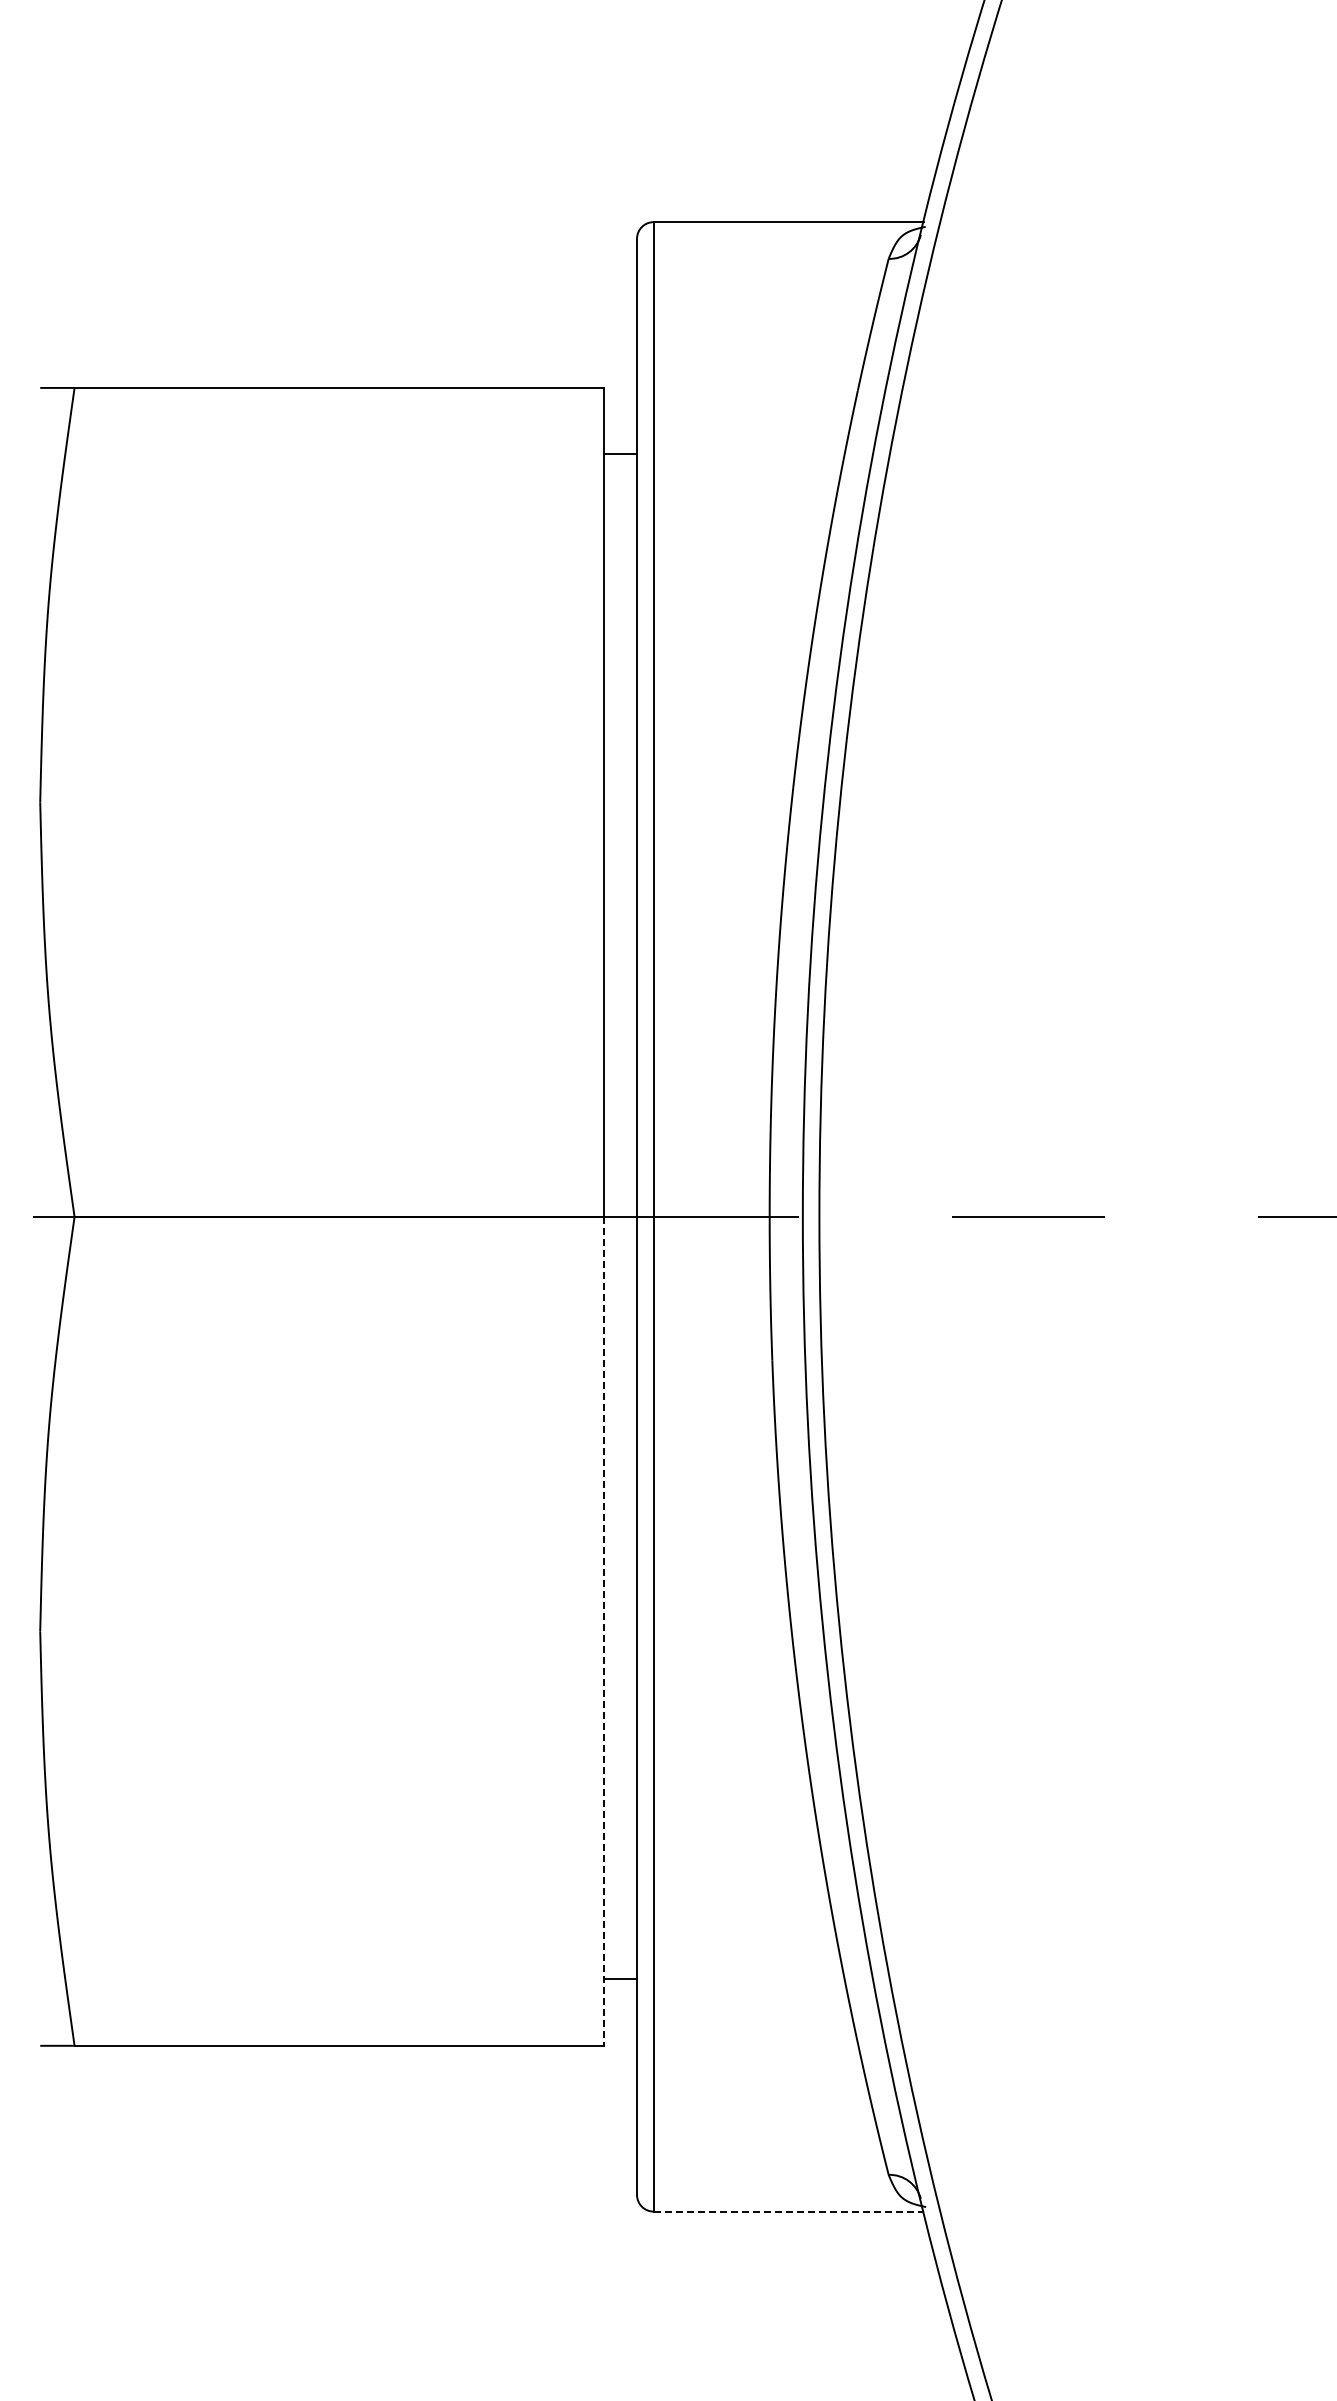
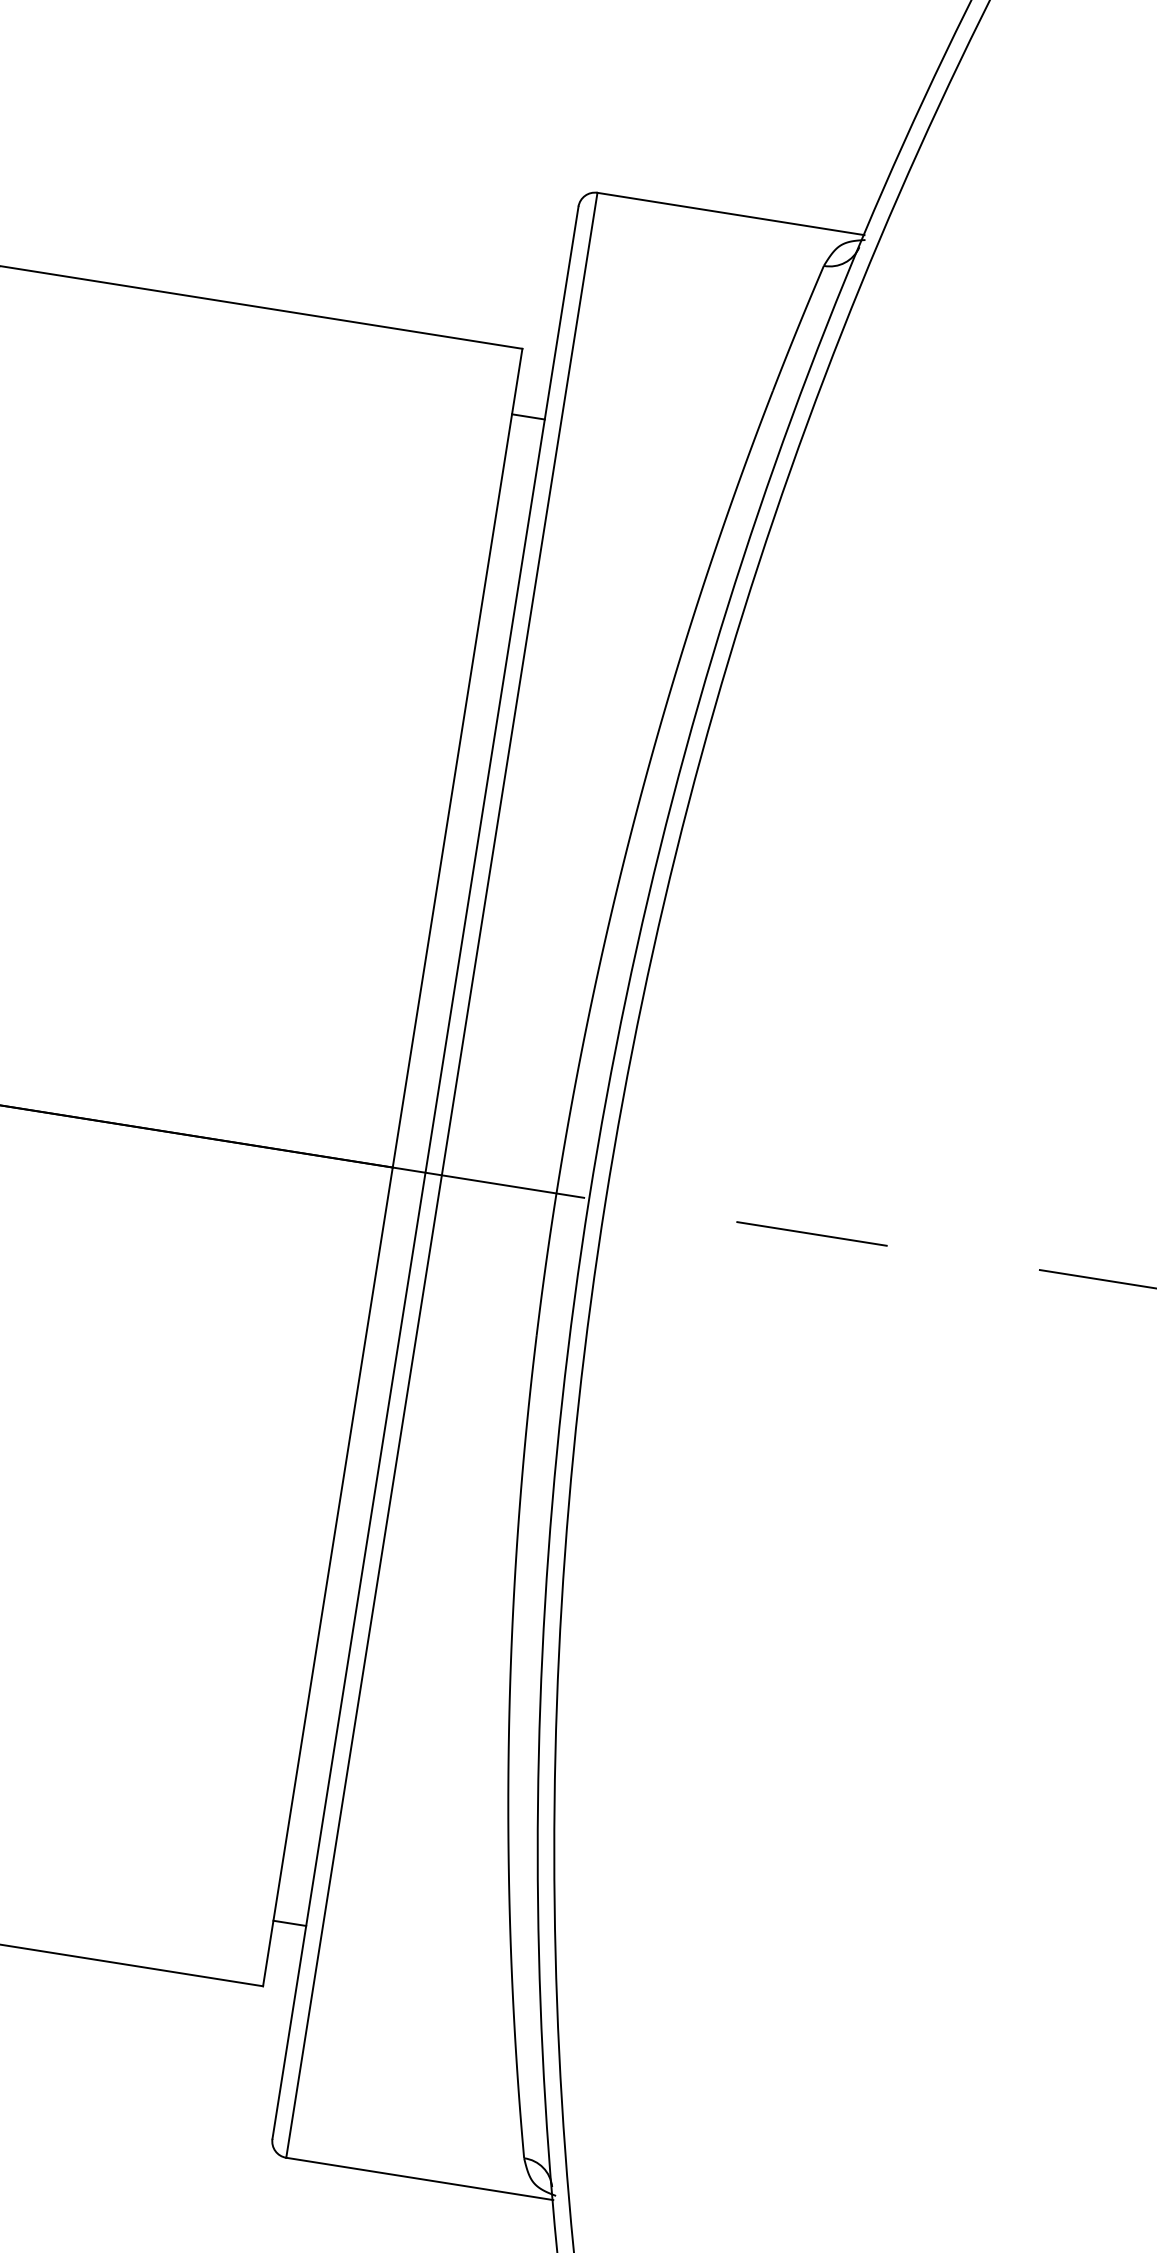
line: (603, 1631) -> (327, 1576), dashed -> solid
line: (789, 2211) -> (420, 2178), dashed -> solid

